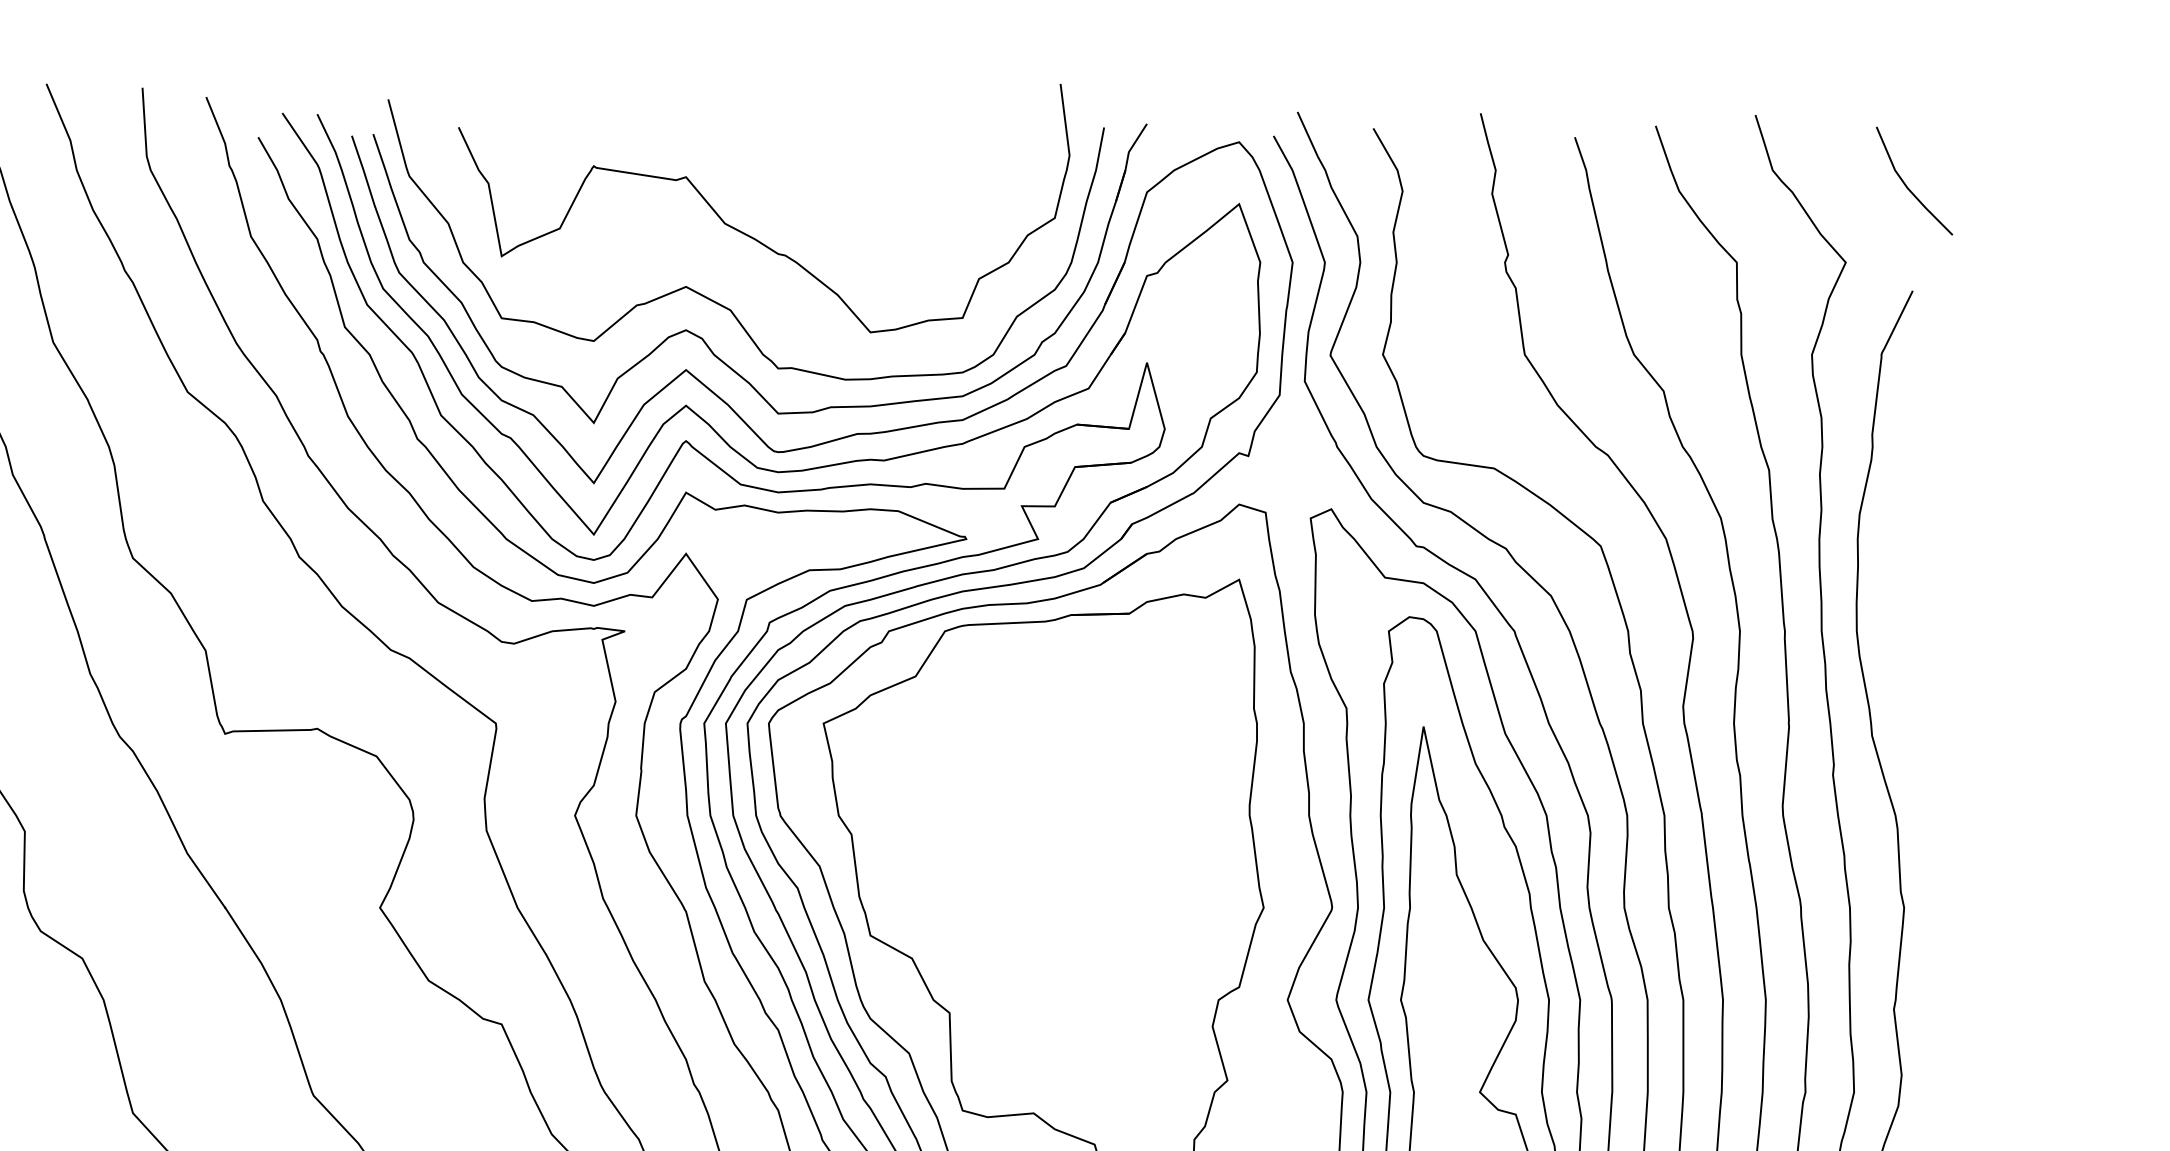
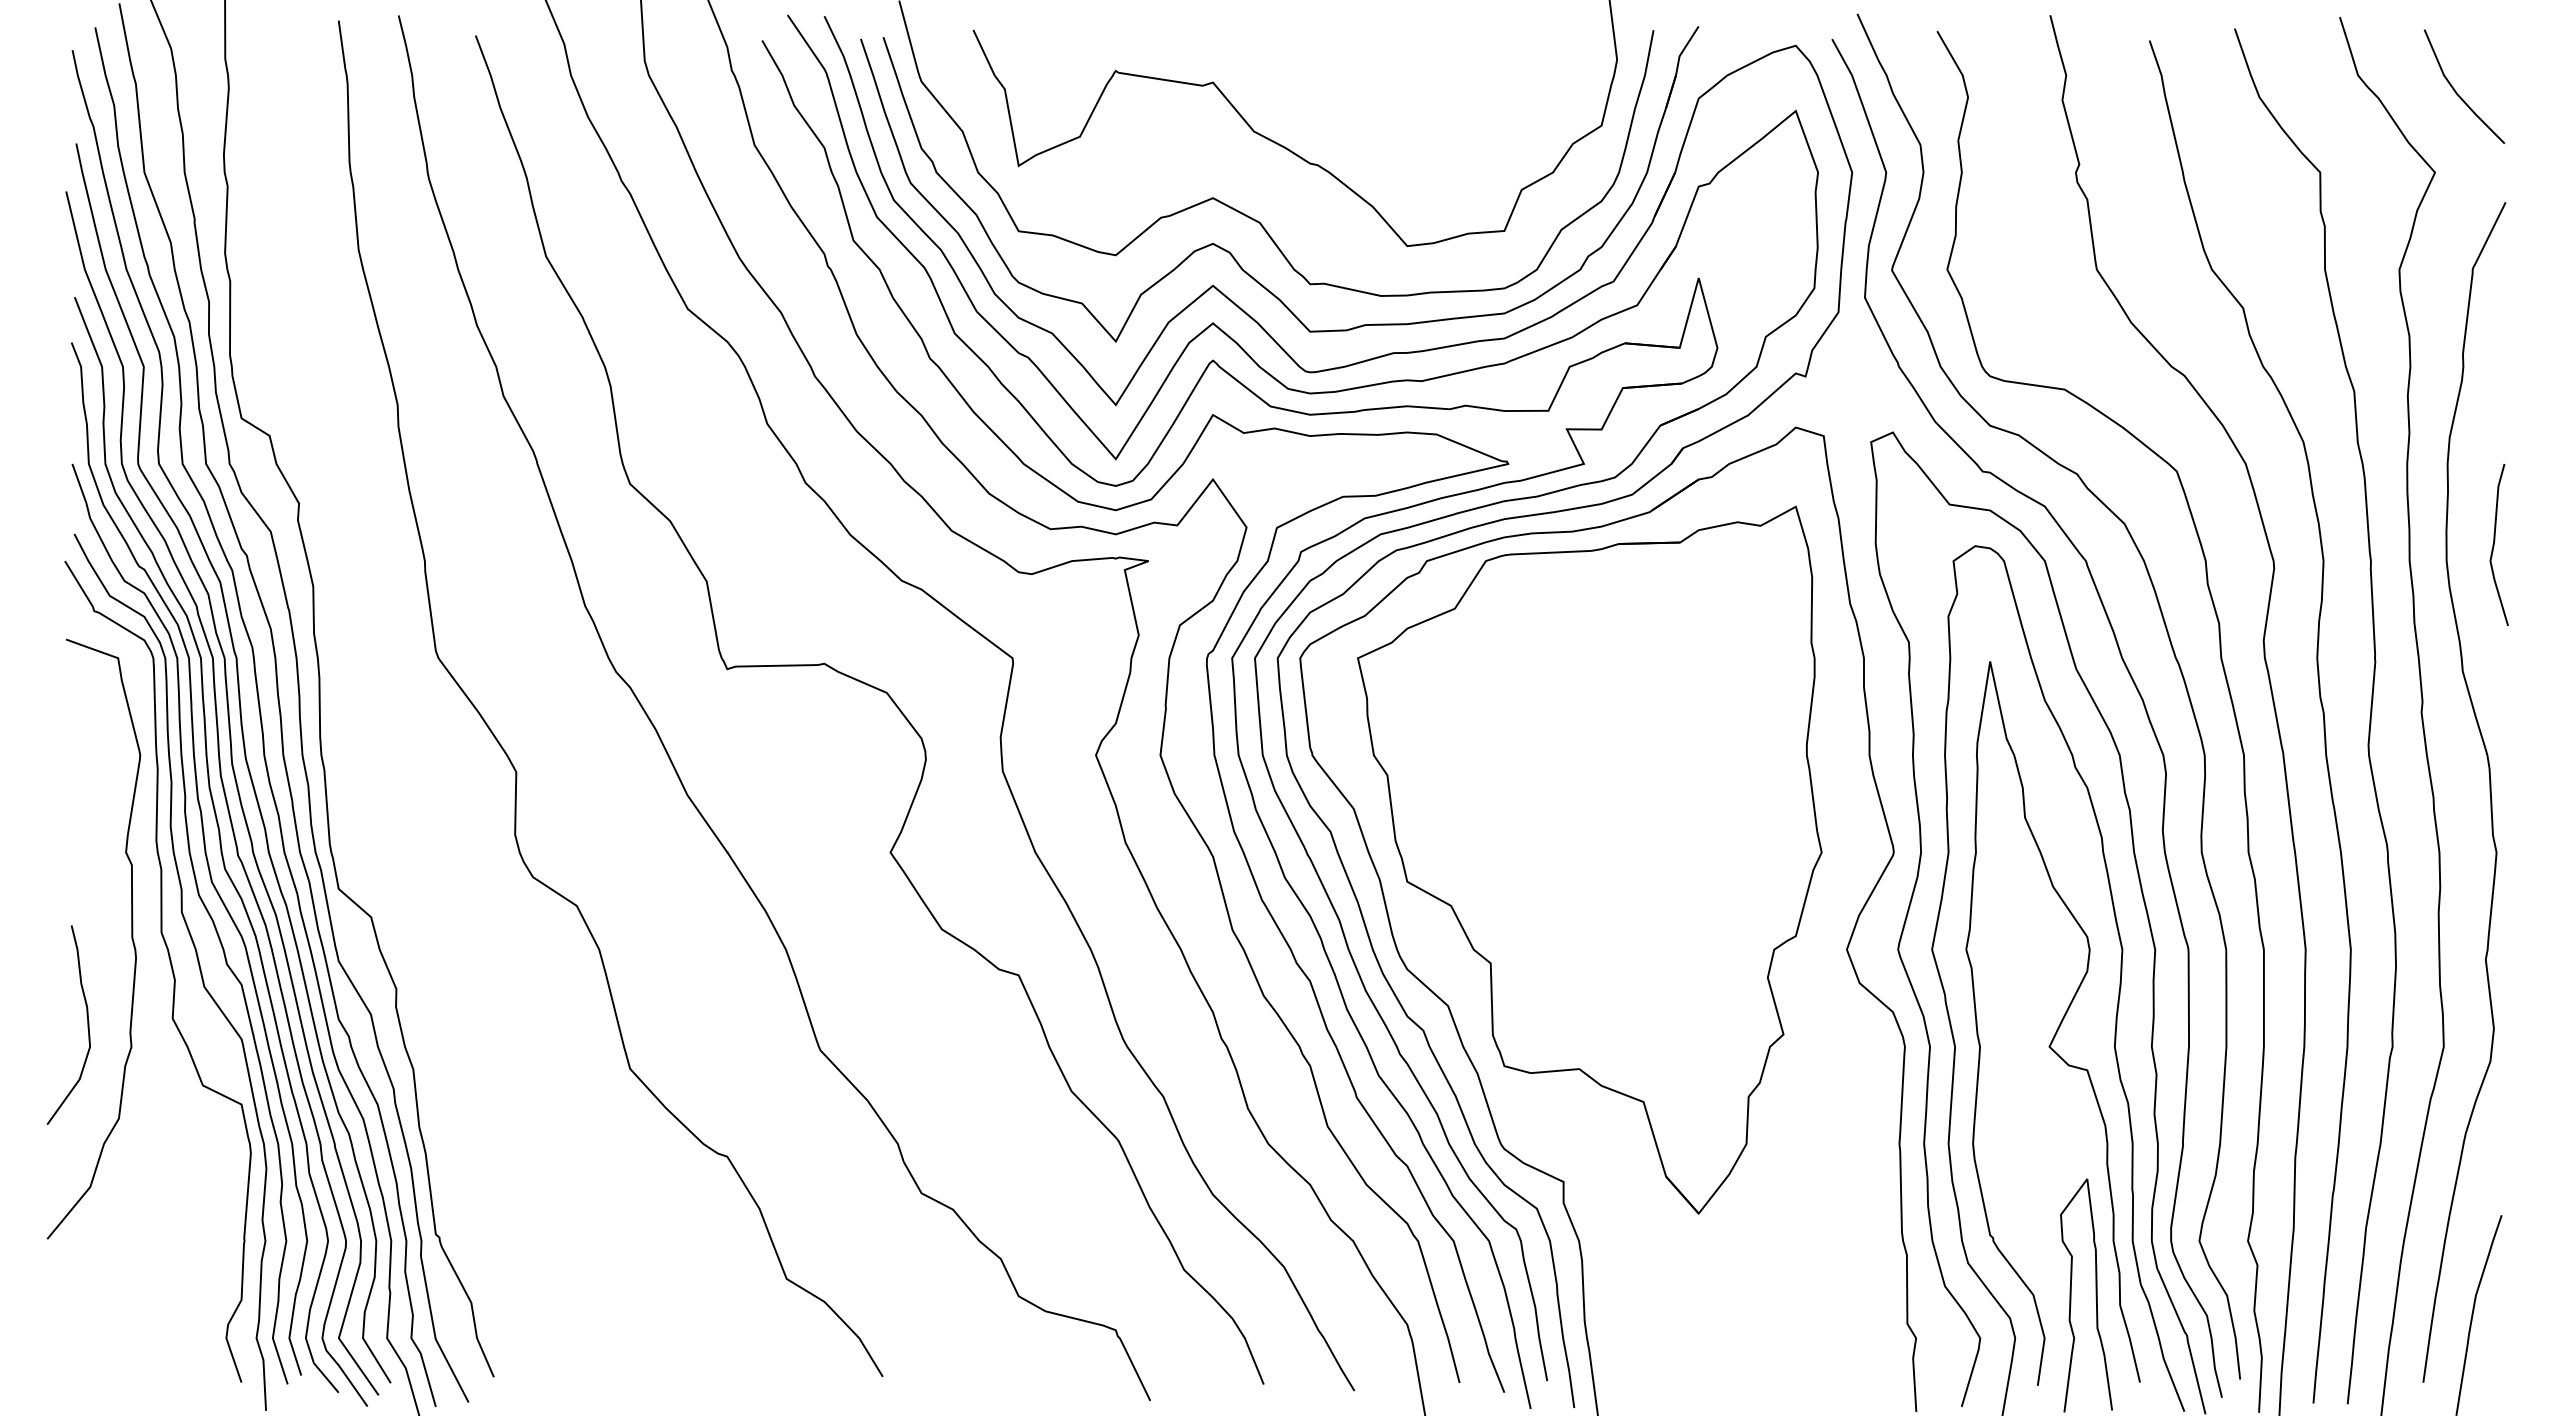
line: (1907, 186) -> (2457, 92), moved
curve: (1902, 616) -> (2494, 545), added

